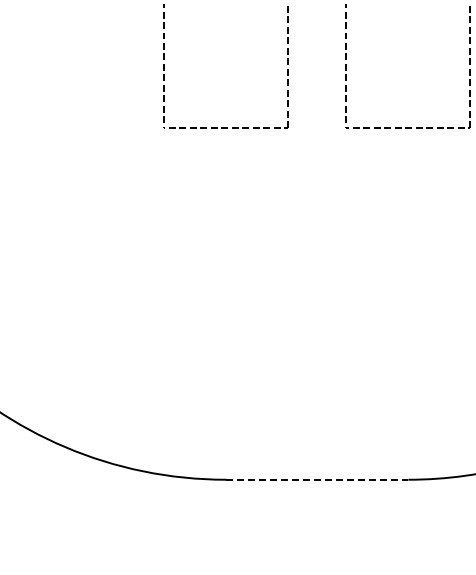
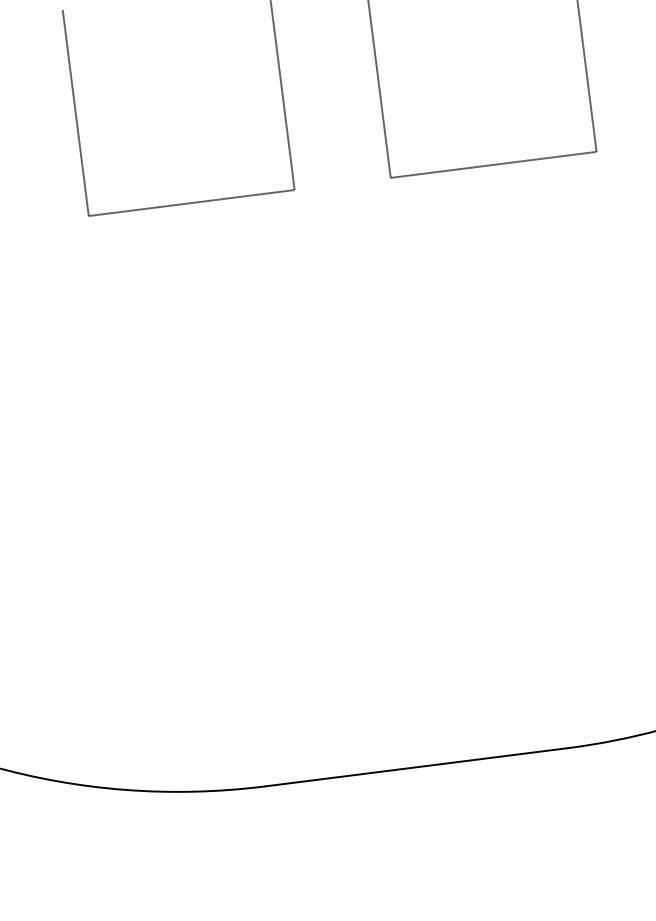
line: (317, 479) -> (416, 766), dashed -> solid

